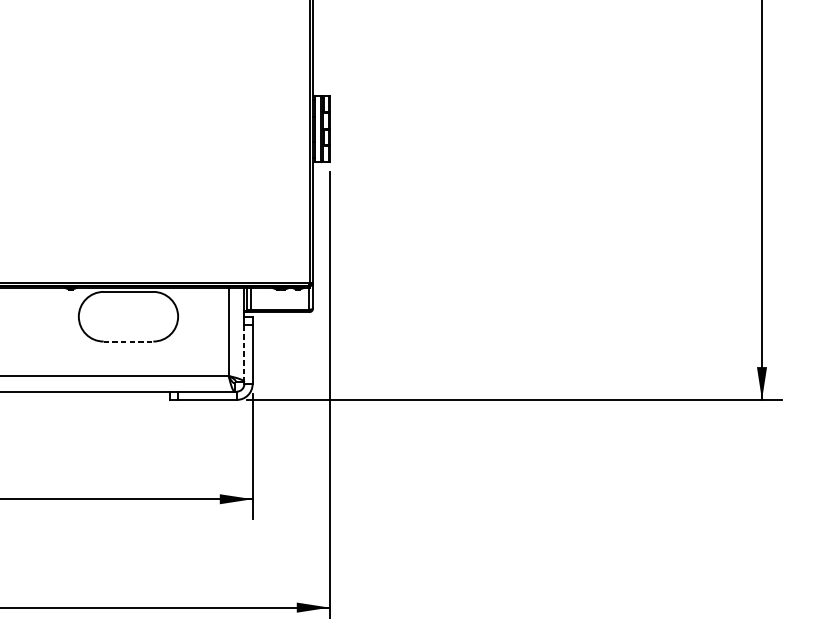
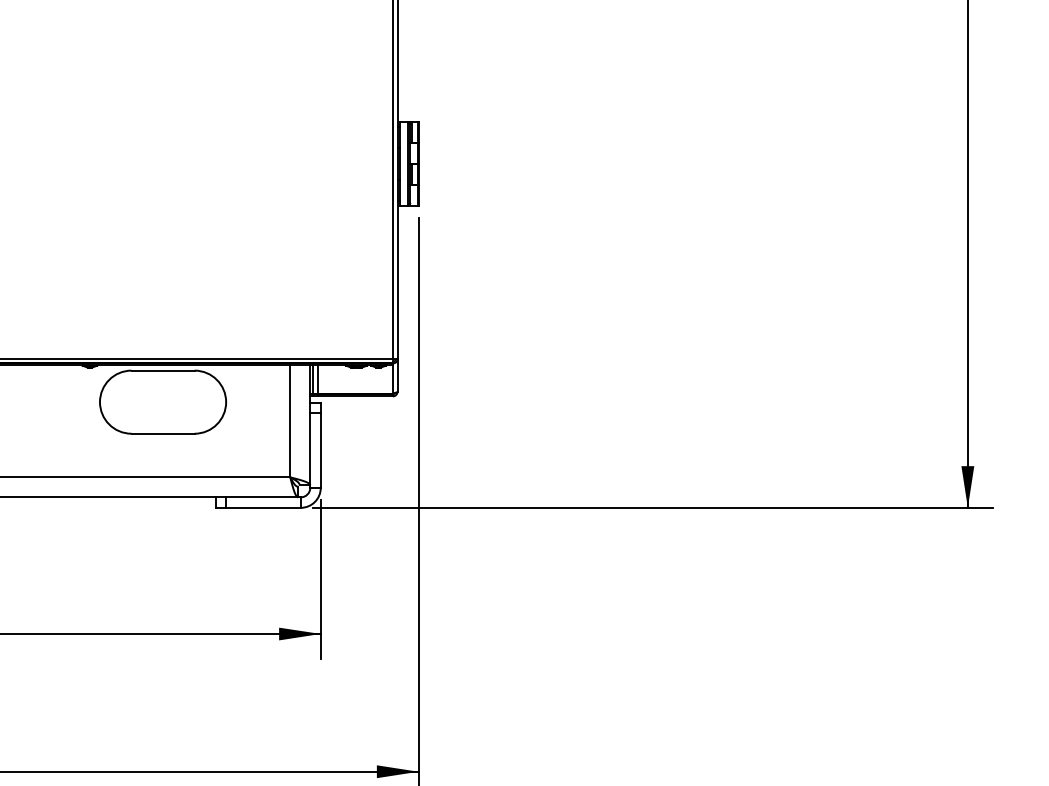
line: (128, 341) -> (163, 433), dashed -> solid
line: (244, 355) -> (310, 451), dashed -> solid

